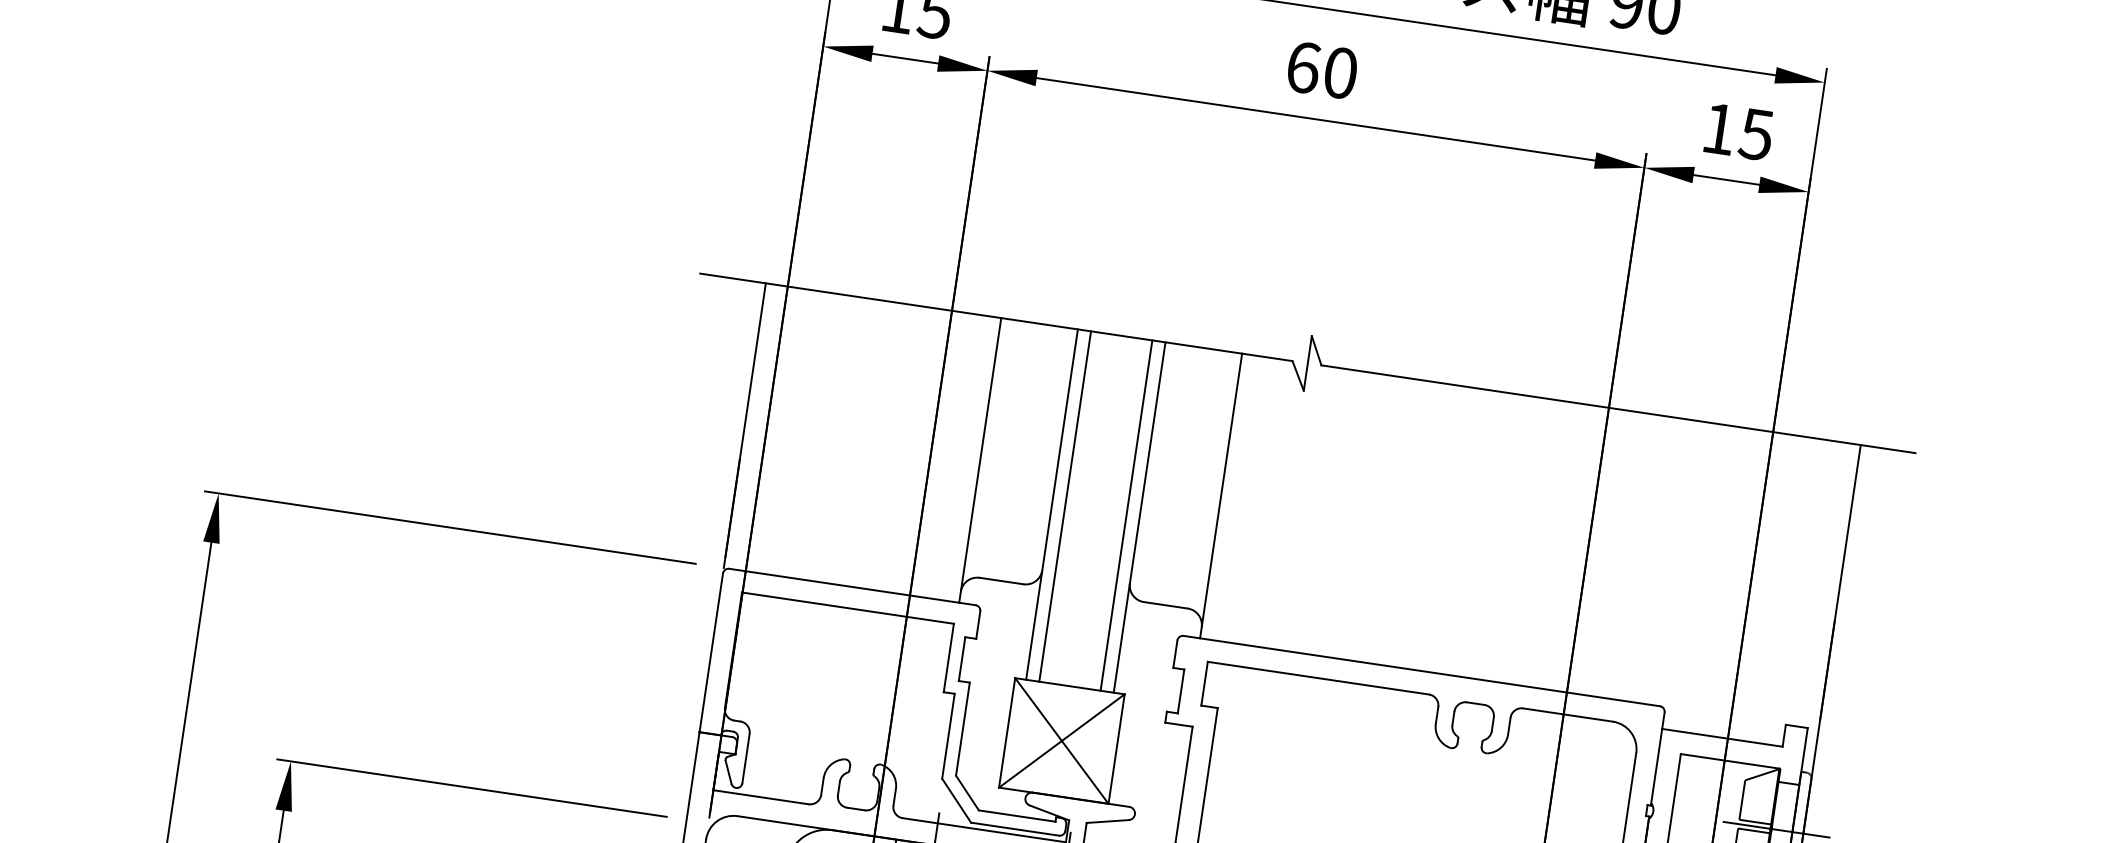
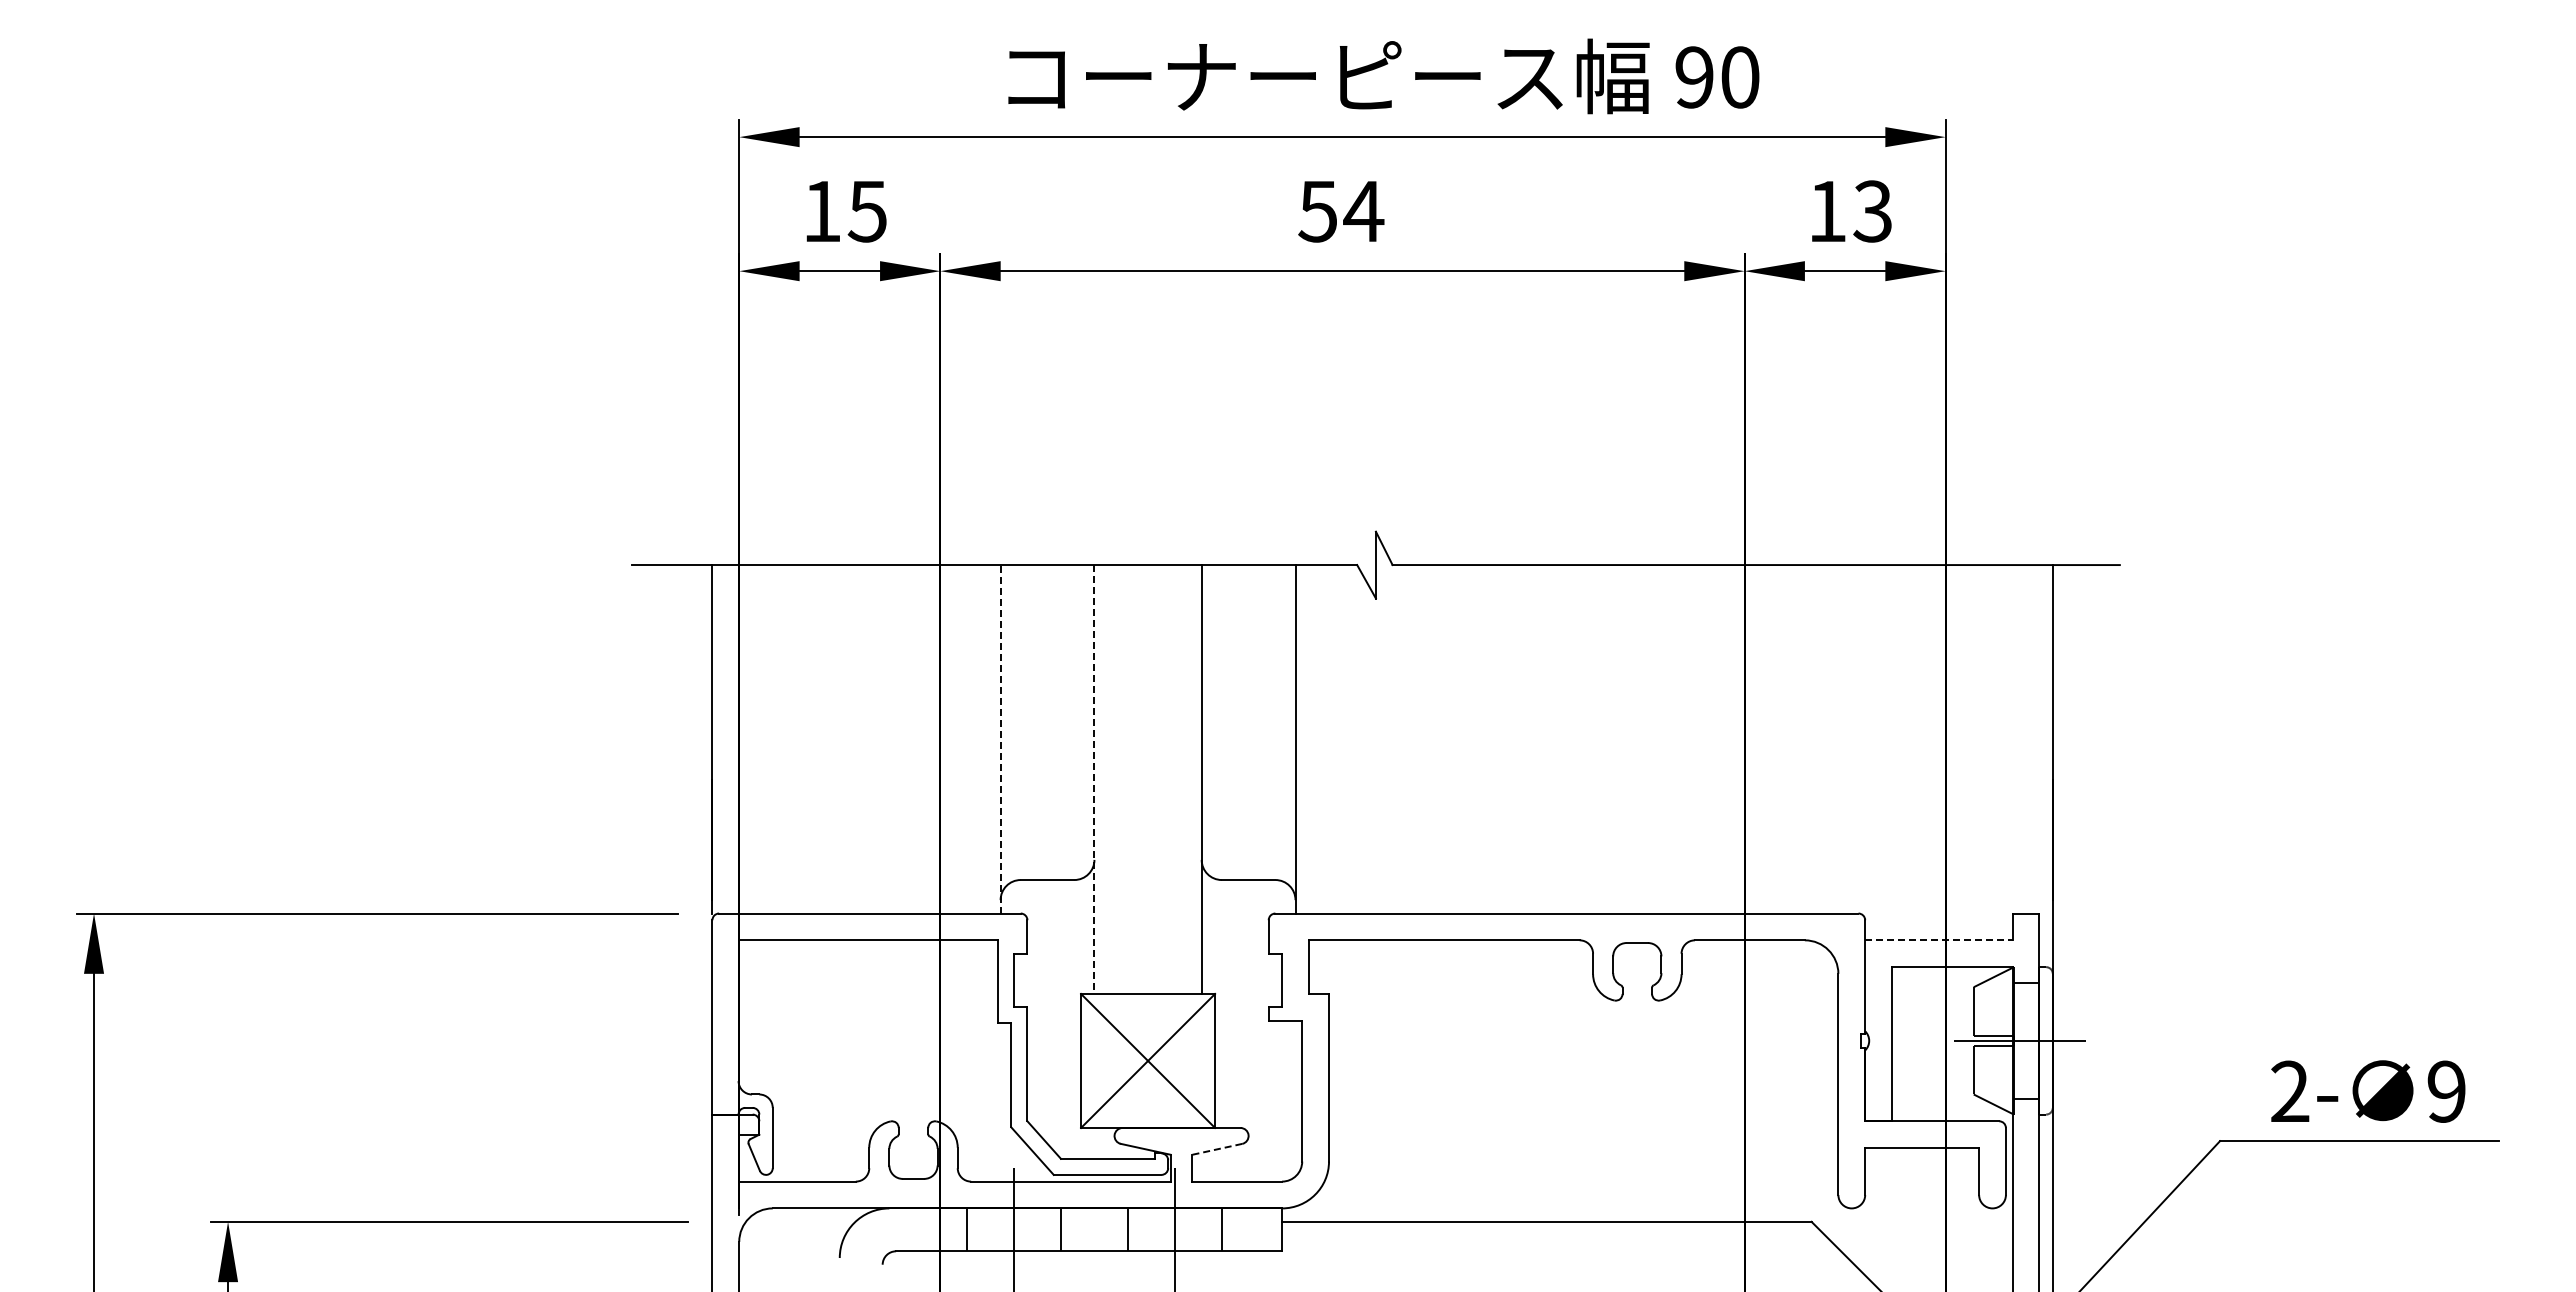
text: (1322, 70) -> (1341, 211), 60 -> 54
text: (1756, 134) -> (1872, 211), 15 -> 13
line: (980, 459) -> (1000, 738), solid -> dashed
line: (1052, 504) -> (1094, 779), solid -> dashed
line: (1065, 506) -> (1110, 779), removed
line: (1126, 515) -> (1185, 779), removed
line: (1722, 737) -> (1938, 940), solid -> dashed
line: (1107, 821) -> (1217, 1149), solid -> dashed

